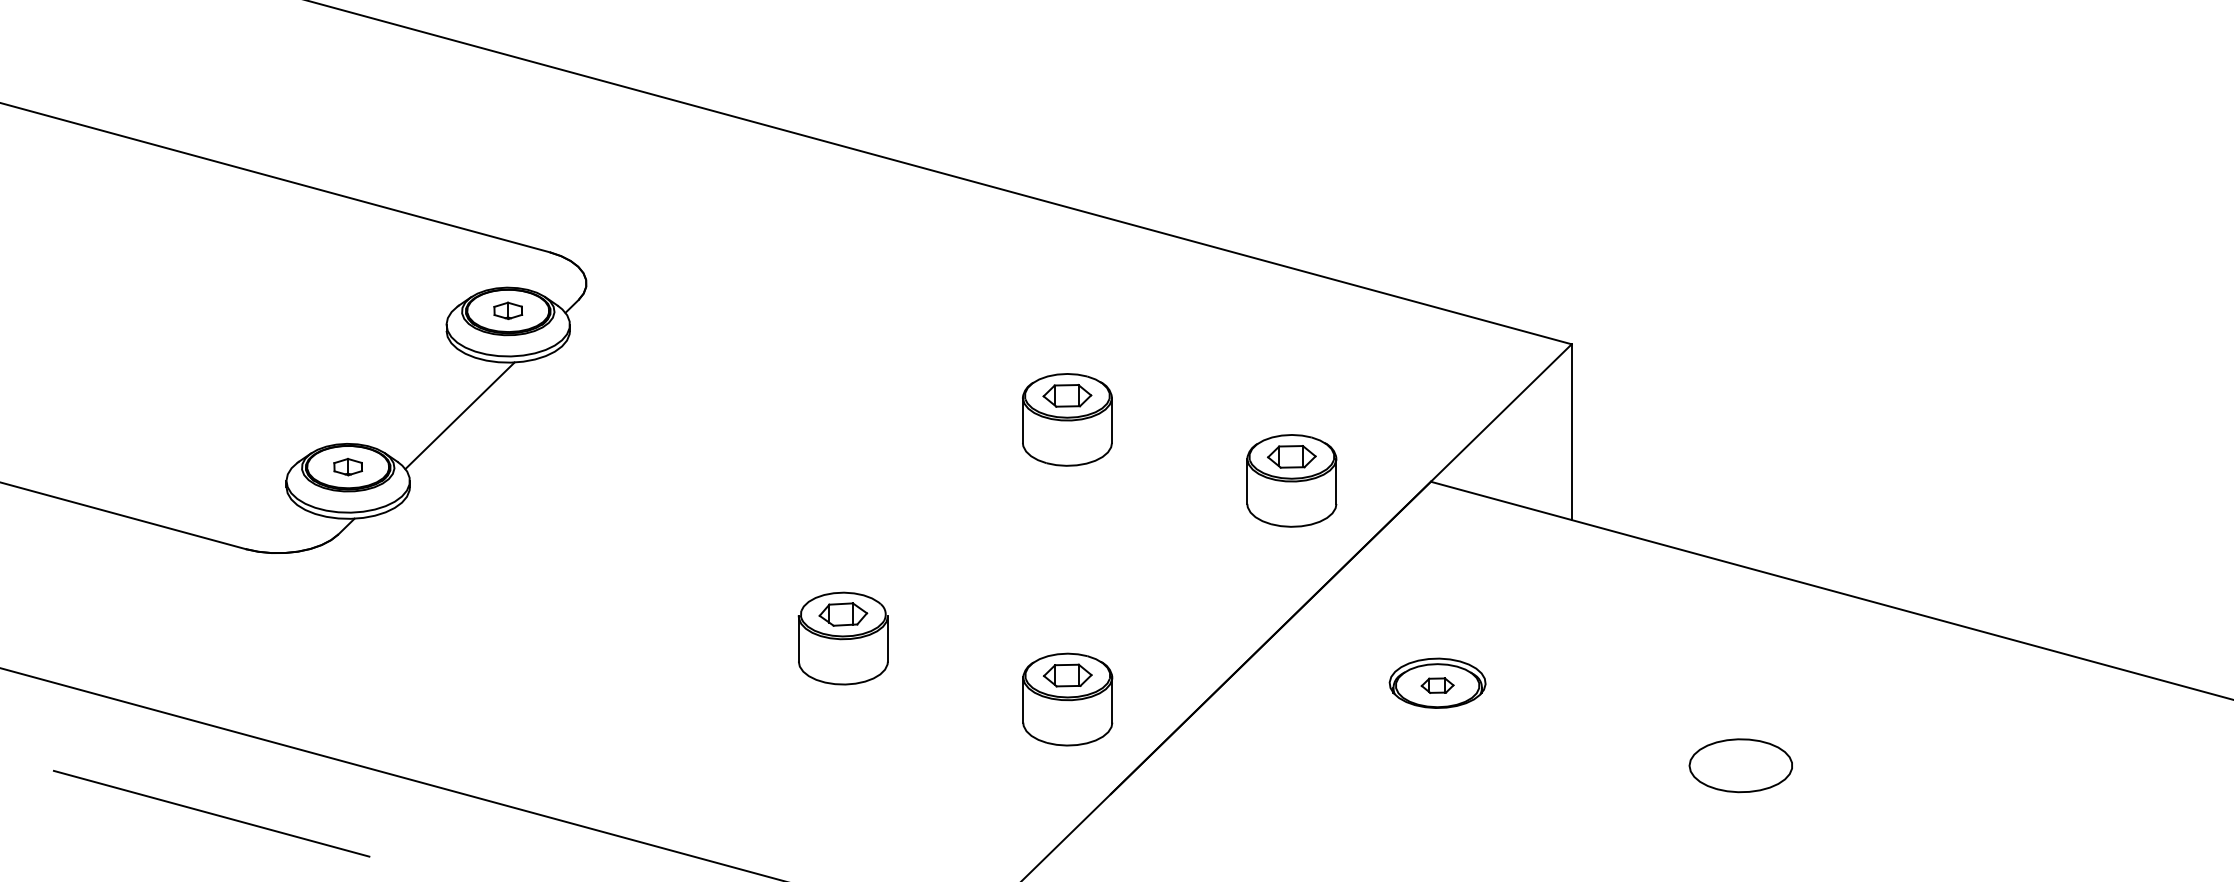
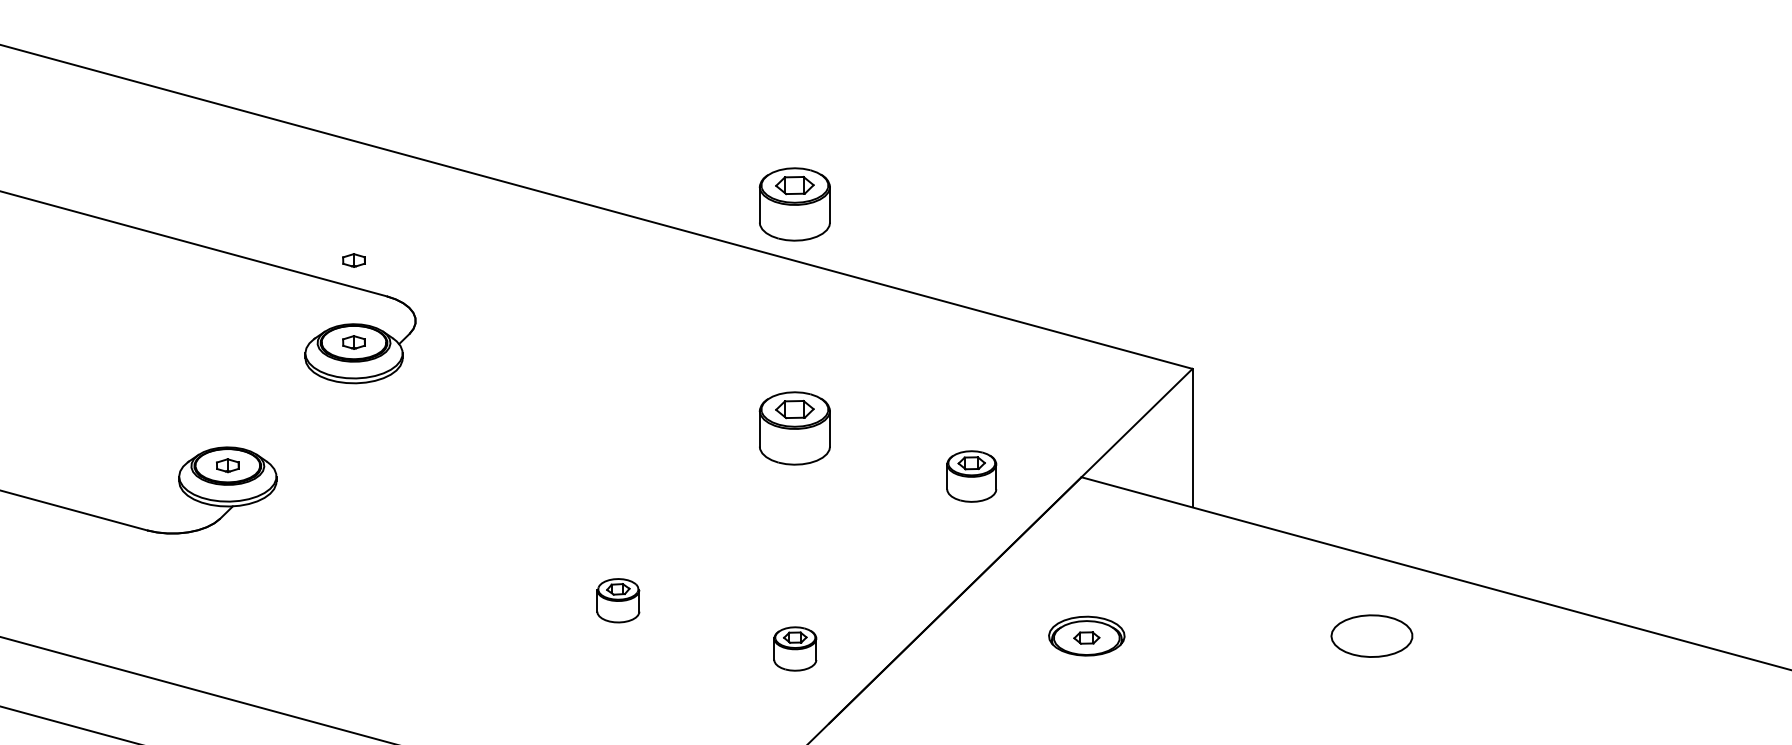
part: (1066, 135) -> (794, 204), added
part: (507, 206) -> (353, 260), added
line: (460, 416) -> (316, 425), removed
part: (1291, 480) -> (971, 476), size x0.7
part: (843, 638) -> (618, 600), size x0.6
part: (1068, 698) -> (795, 648), size x0.6
part: (1740, 764) -> (1371, 635), moved

